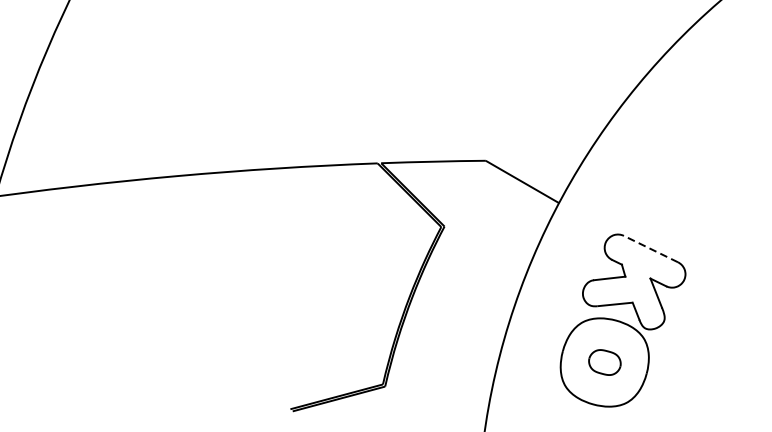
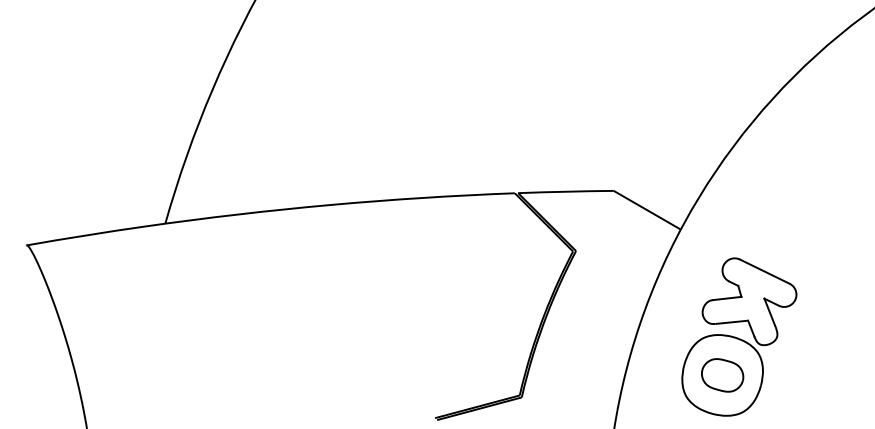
line: (650, 248) -> (764, 271), dashed -> solid
part: (604, 362) -> (722, 375), size x1.43

